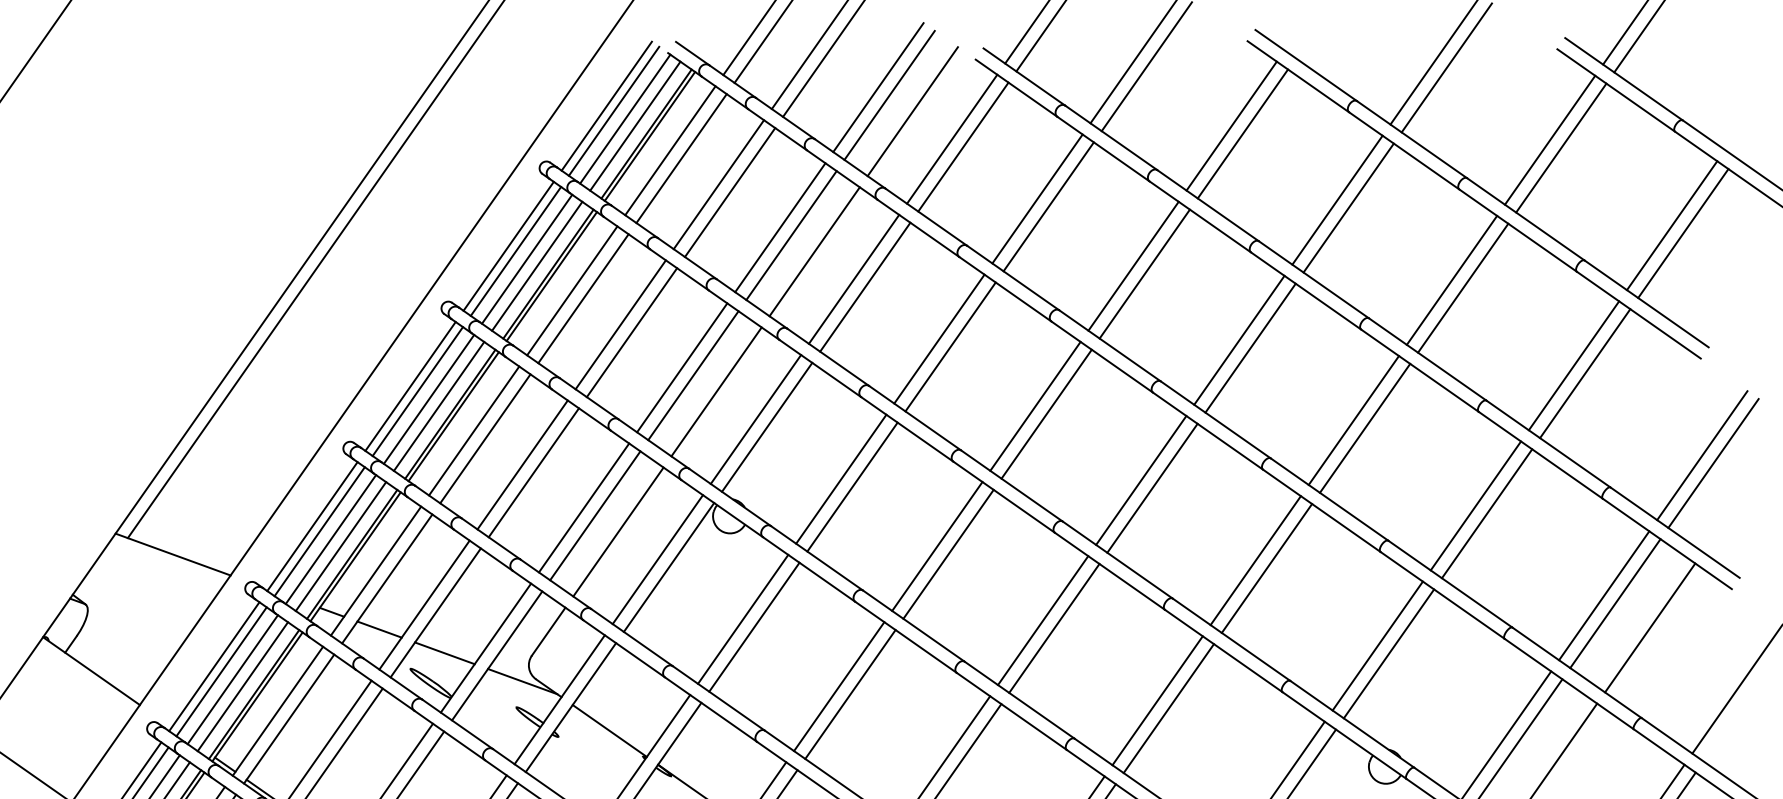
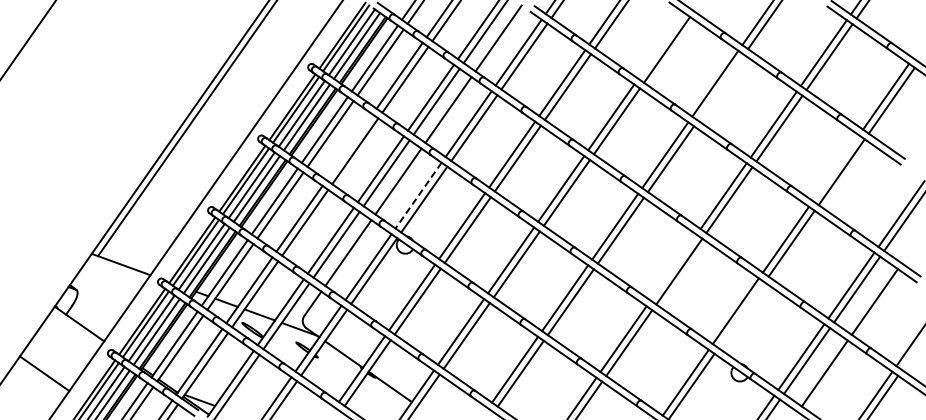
line: (1231, 125) -> (661, 45), removed
line: (1349, 207) -> (721, 87), removed
line: (620, 325) -> (349, 147), removed
line: (1574, 366) -> (836, 168), removed
line: (755, 421) -> (418, 196), solid -> dashed
line: (1255, 560) -> (673, 267), removed
line: (1388, 654) -> (741, 315), removed

